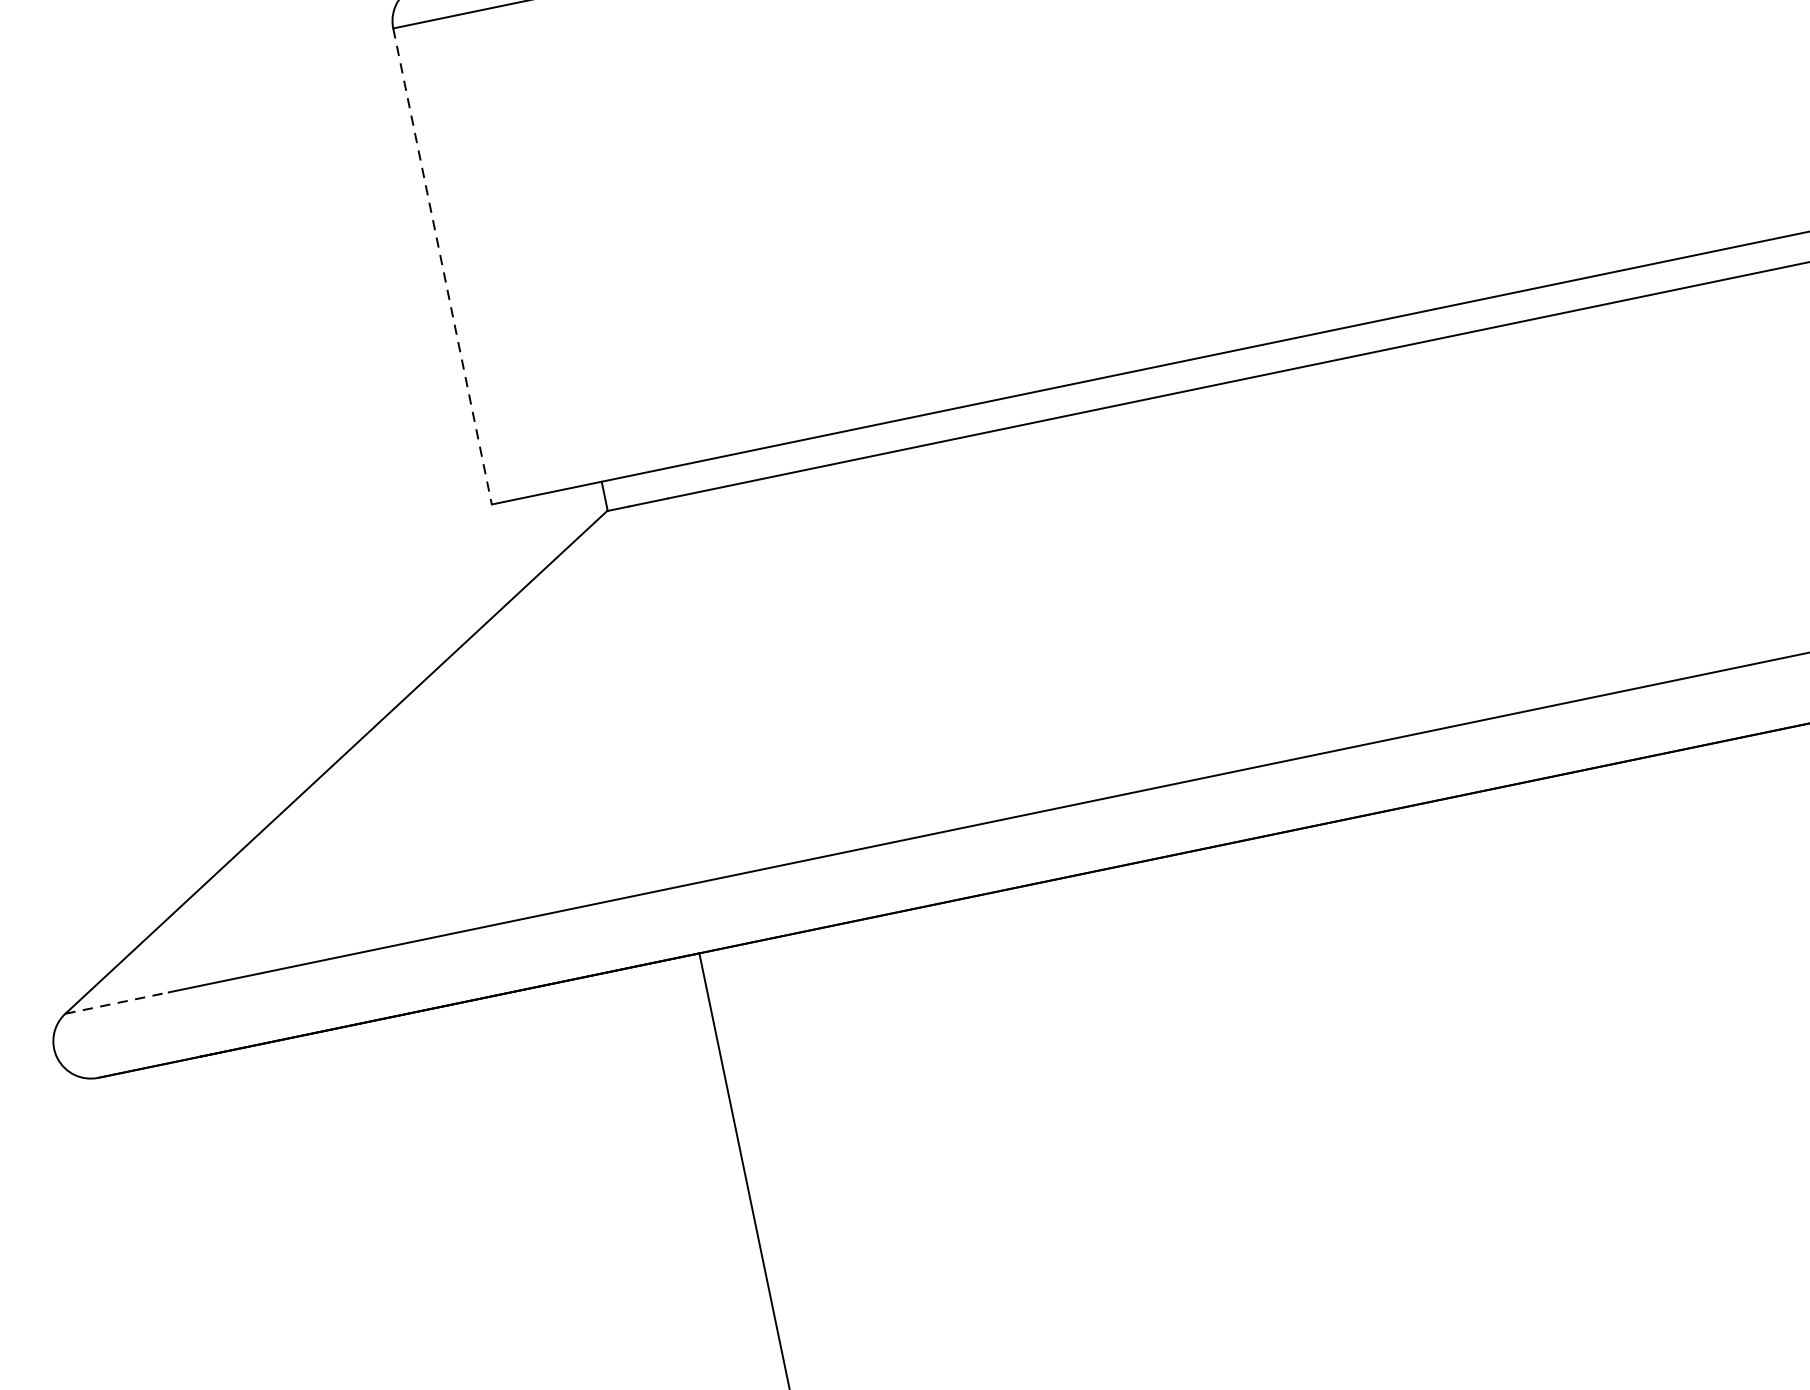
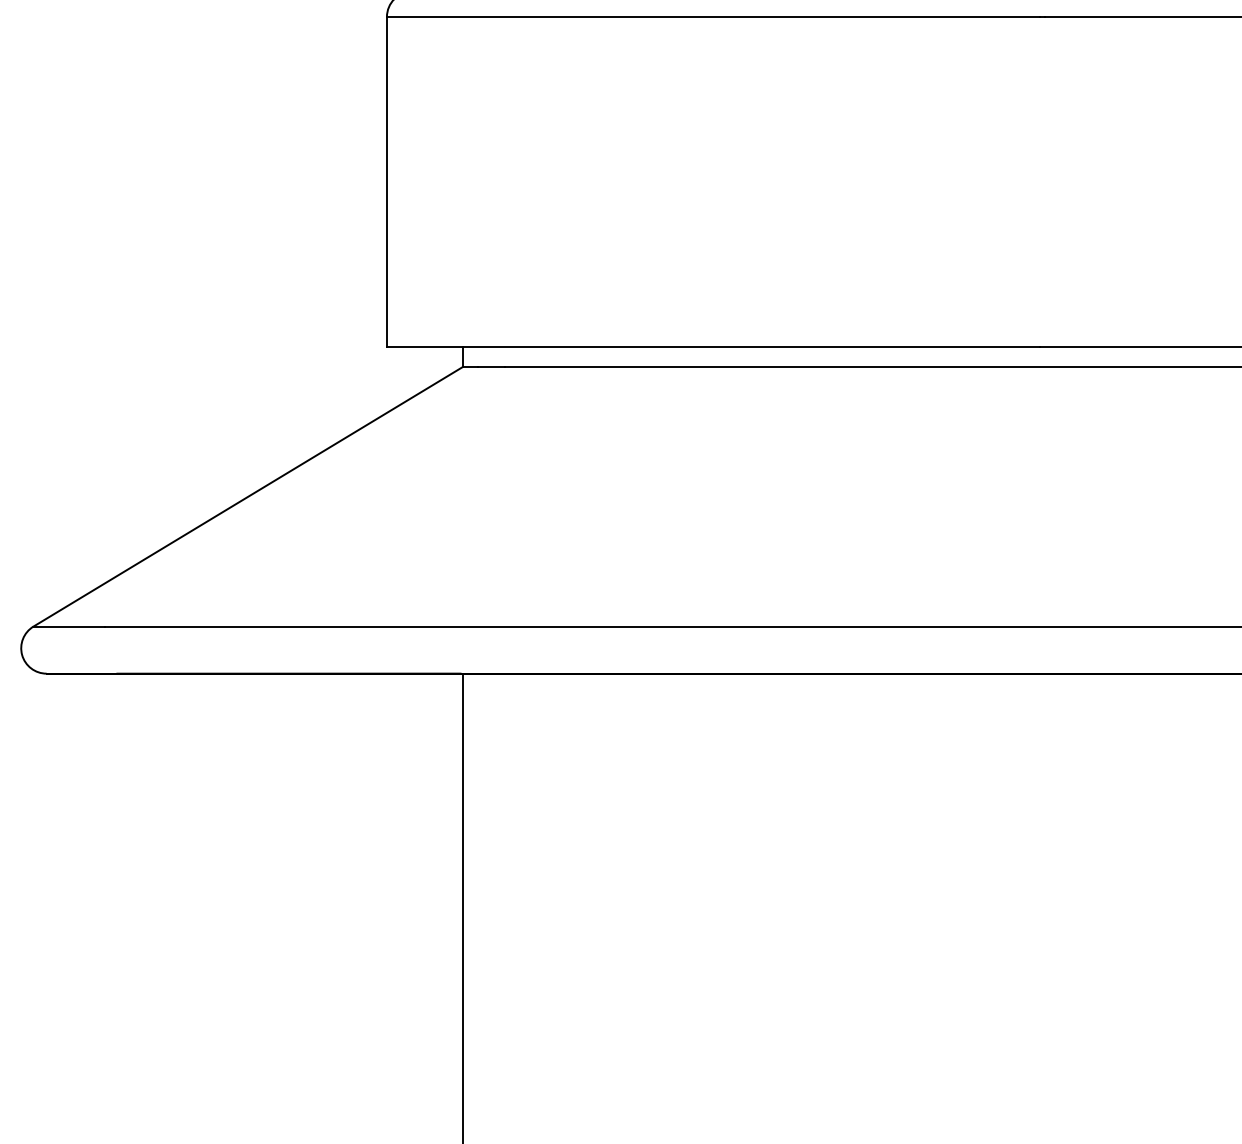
line: (441, 265) -> (386, 181), dashed -> solid
line: (117, 1002) -> (69, 626), dashed -> solid

